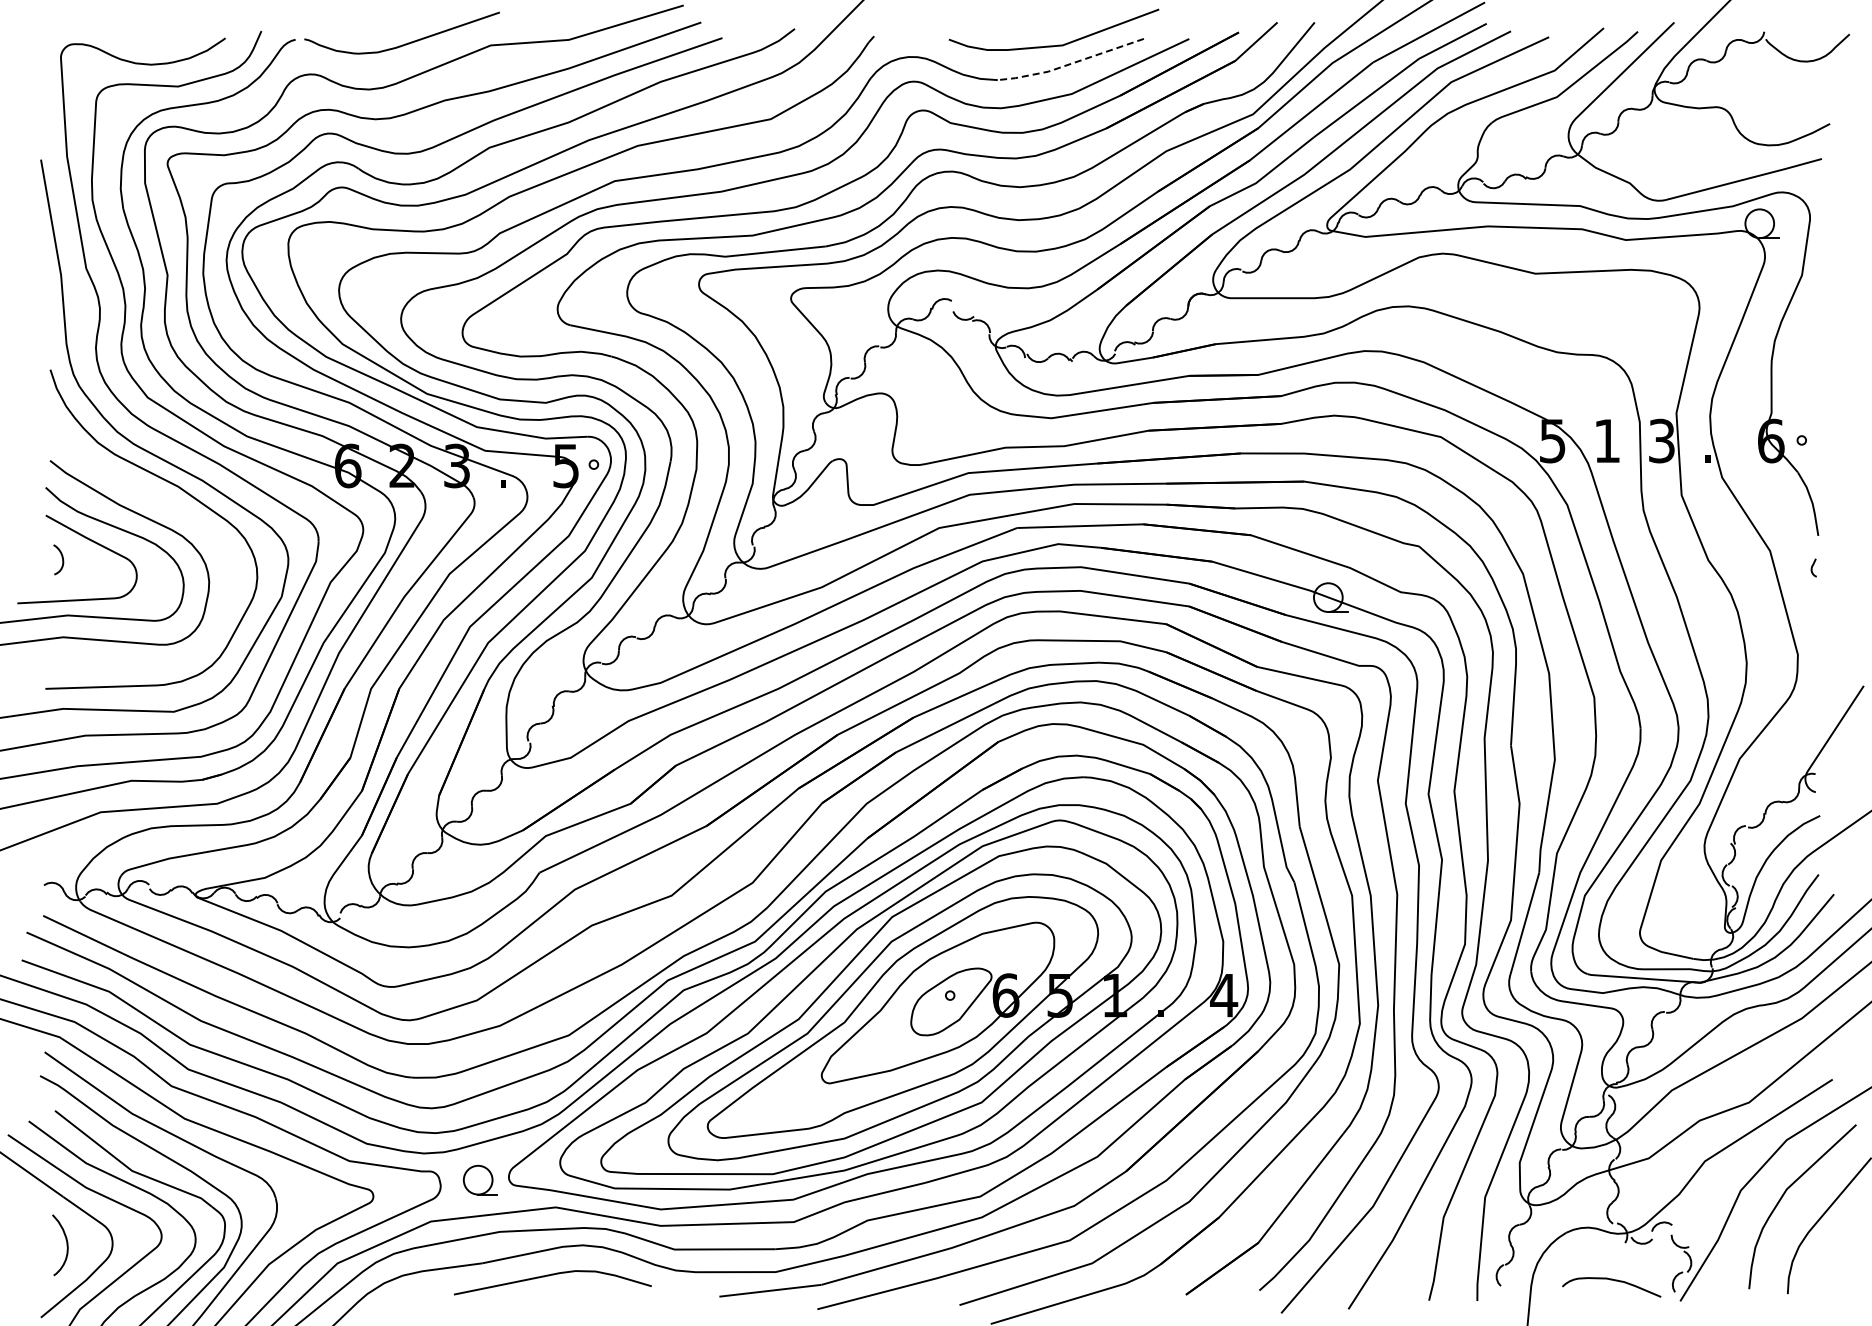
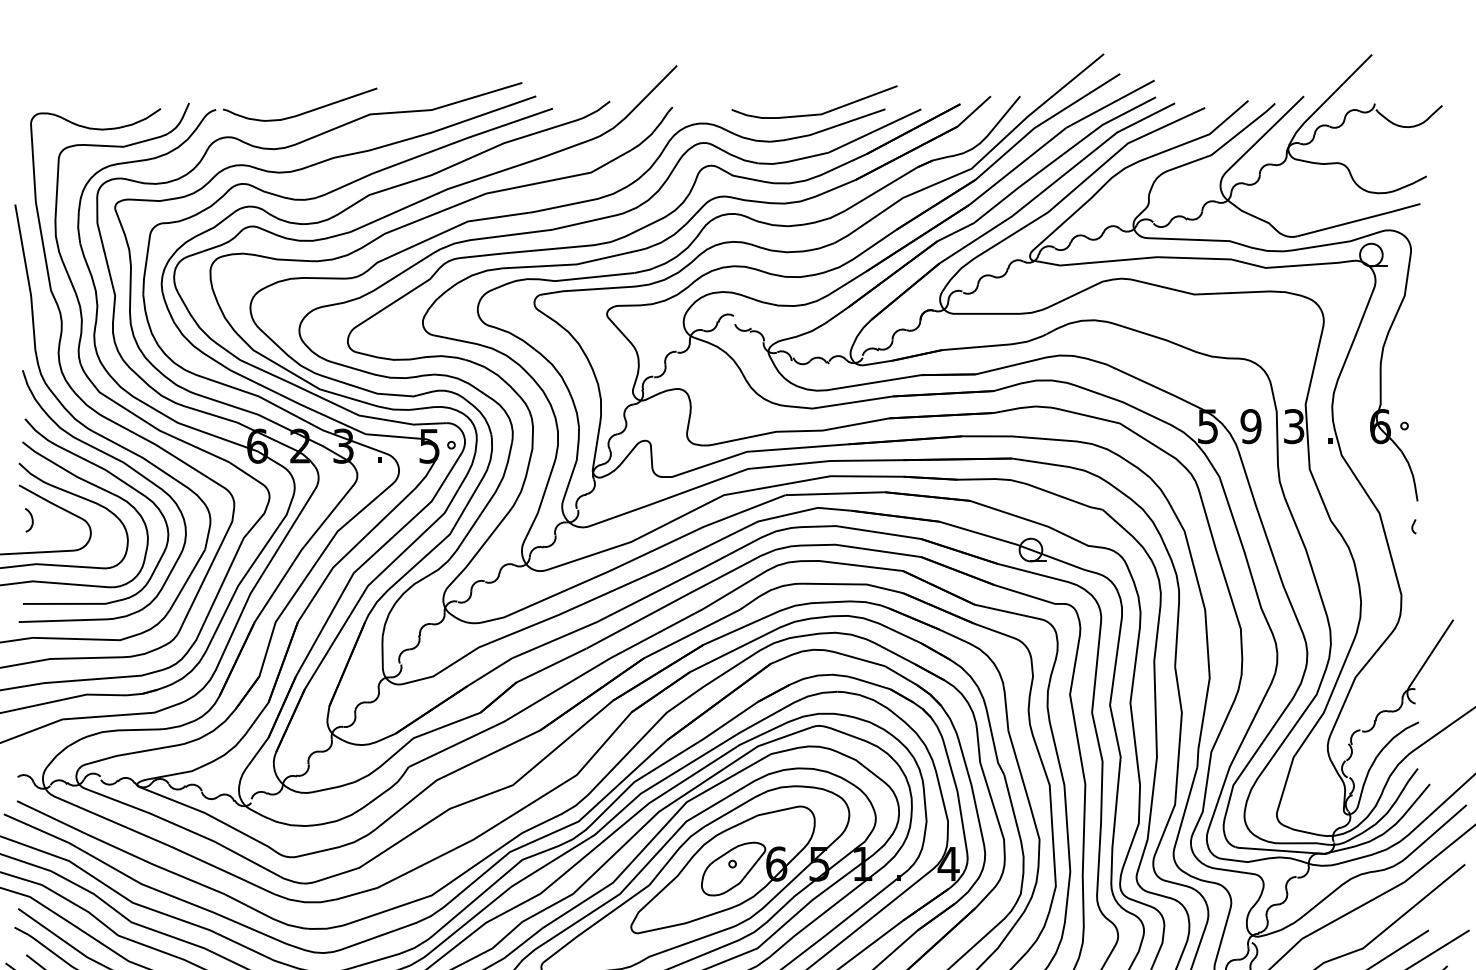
line: (1070, 64) -> (827, 129), dashed -> solid
text: (1607, 440) -> (1251, 426), 1 -> 9
curve: (170, 507) -> (117, 478), added

